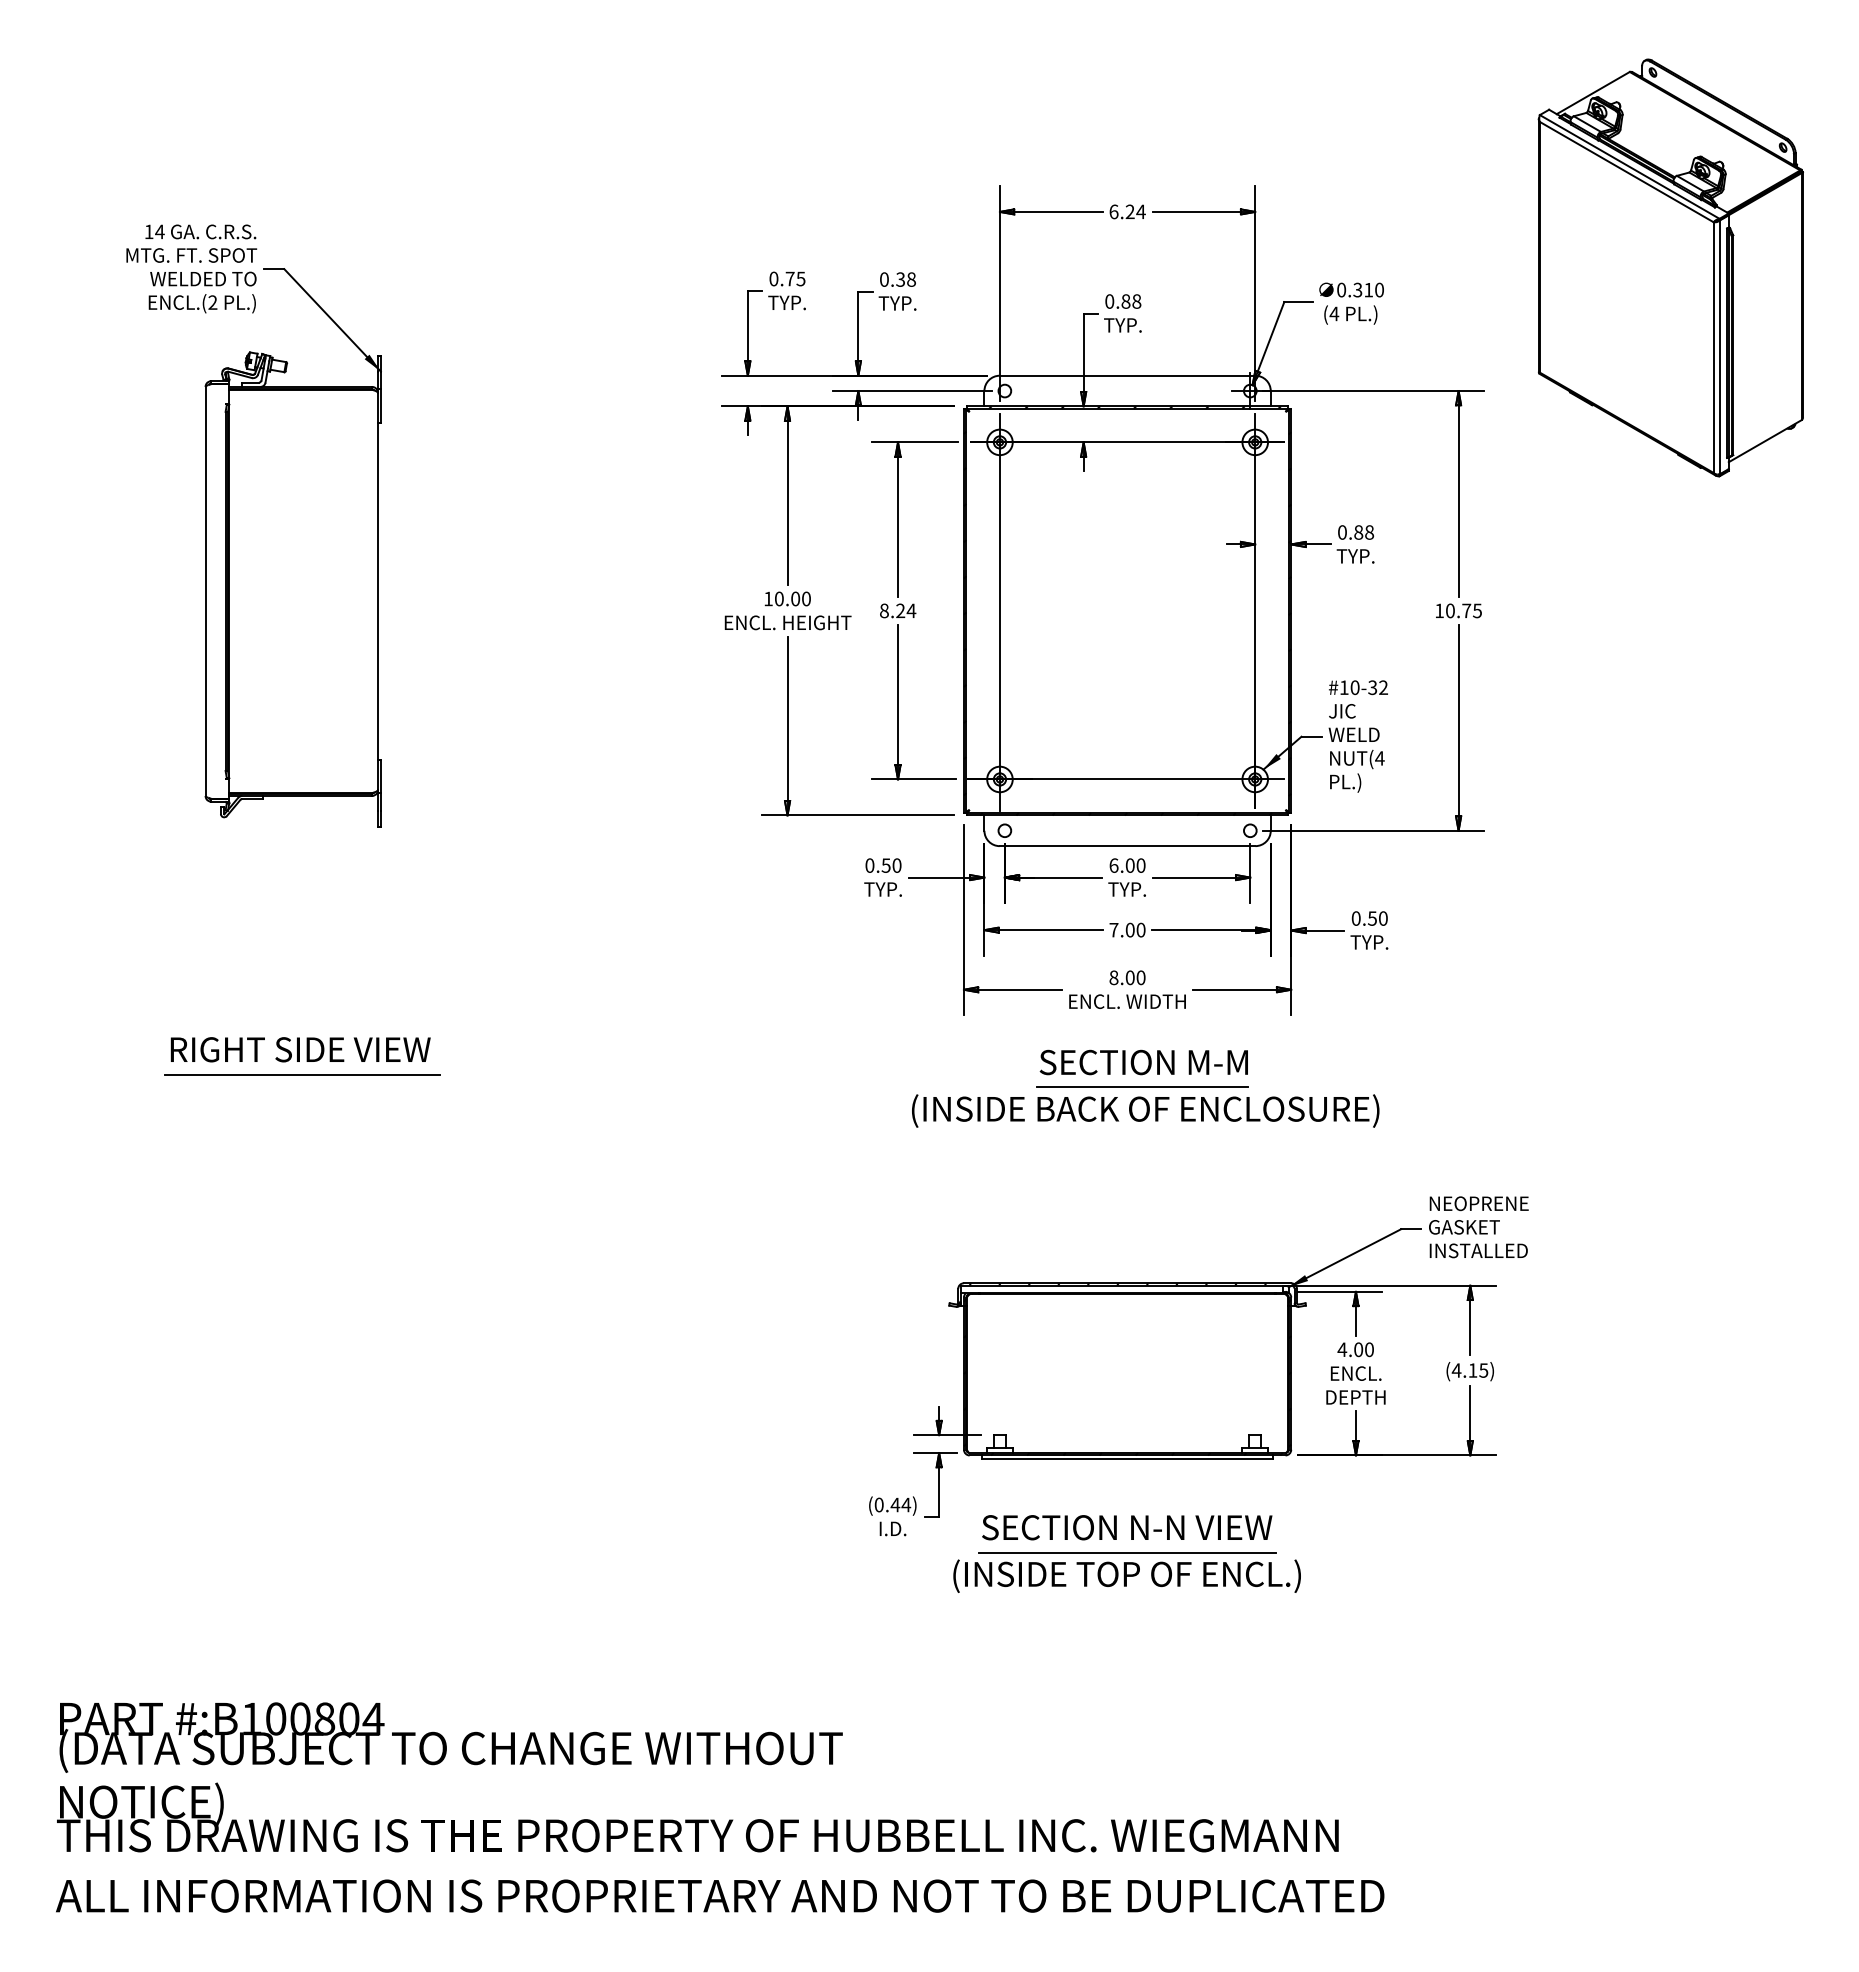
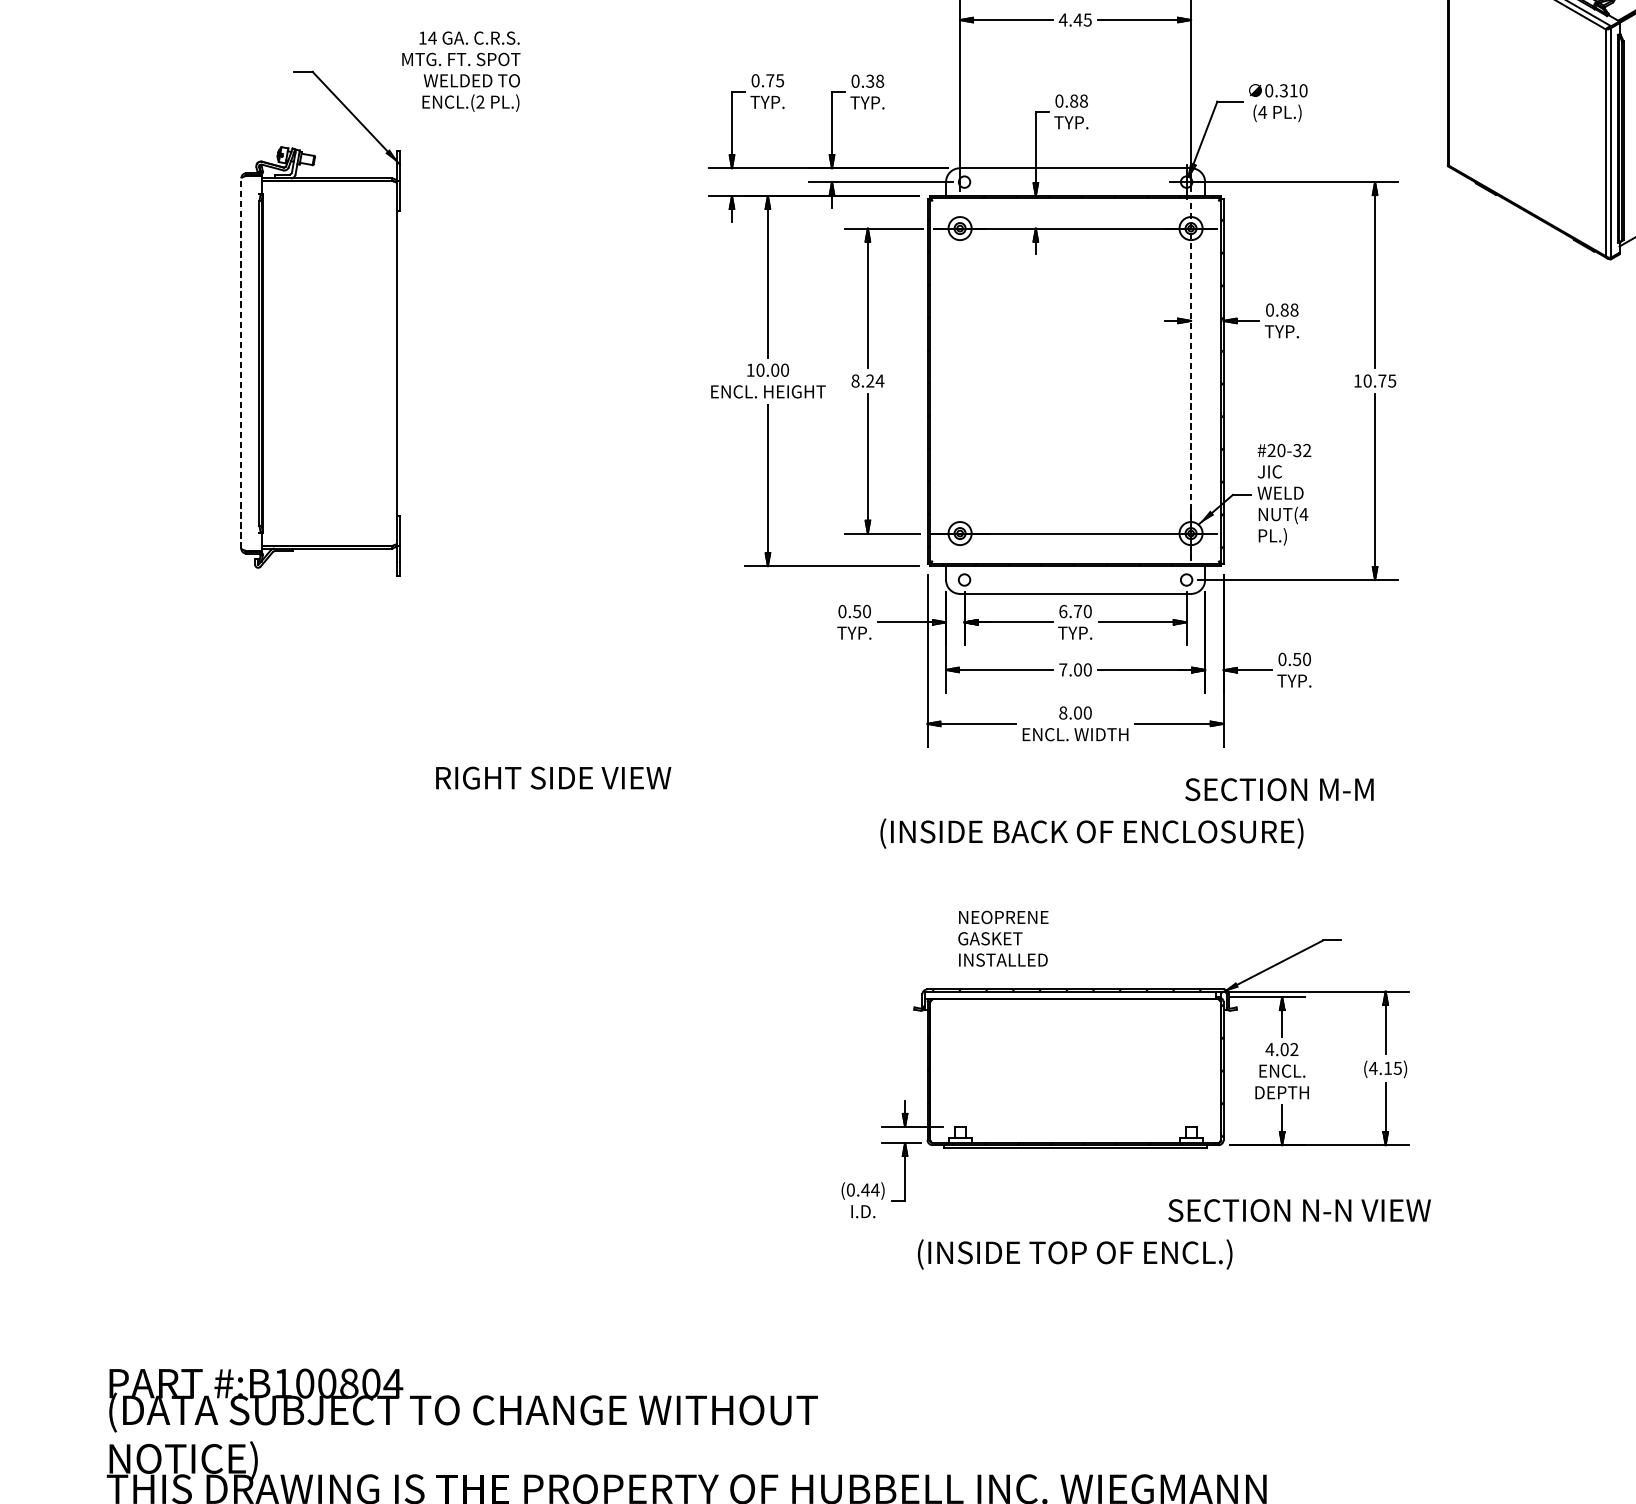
text: (1127, 211) -> (1075, 19), 6.24 -> 4.45
text: (191, 268) -> (461, 71), moved
line: (205, 591) -> (241, 363), solid -> dashed
line: (1255, 611) -> (1191, 381), solid -> dashed
line: (999, 612) -> (959, 382), removed
text: (1343, 687) -> (1270, 450), #10-32 -> #20-32
text: (1129, 865) -> (1077, 611), 6.00 -> 6.70
text: (300, 1049) -> (553, 777), moved
text: (1143, 1062) -> (1279, 789), moved
line: (302, 1074) -> (329, 800), removed
line: (1142, 1087) -> (1089, 812), removed
text: (1478, 1227) -> (1003, 938), moved
text: (1369, 1349) -> (1294, 1049), 4.00 -> 4.02
text: (1127, 1527) -> (1299, 1210), moved
line: (1127, 1552) -> (1075, 1233), removed

